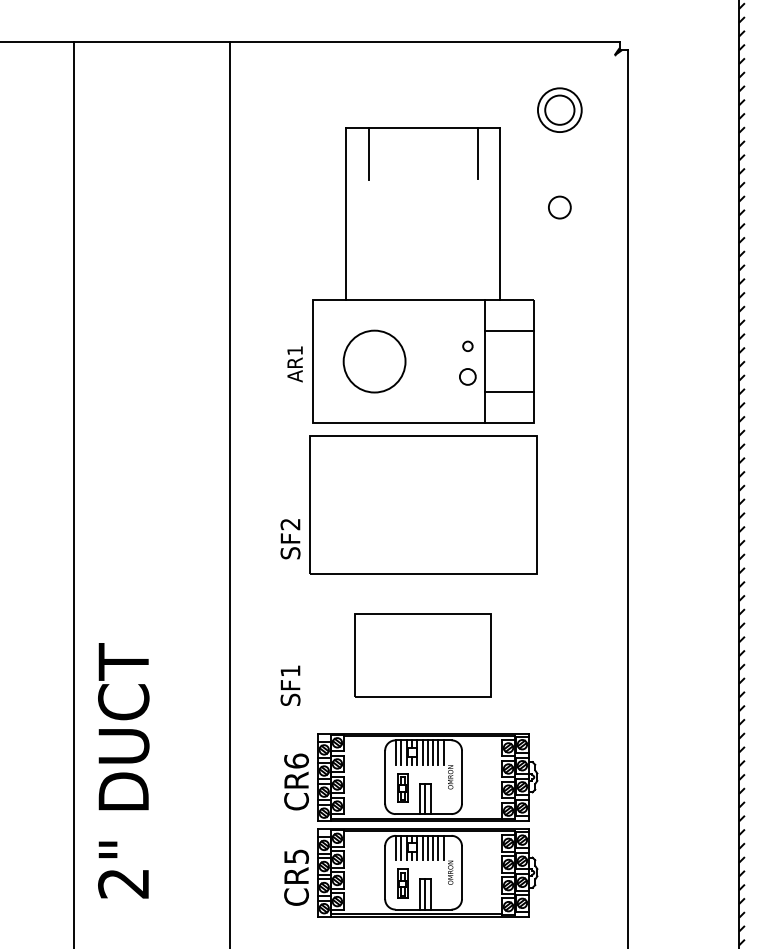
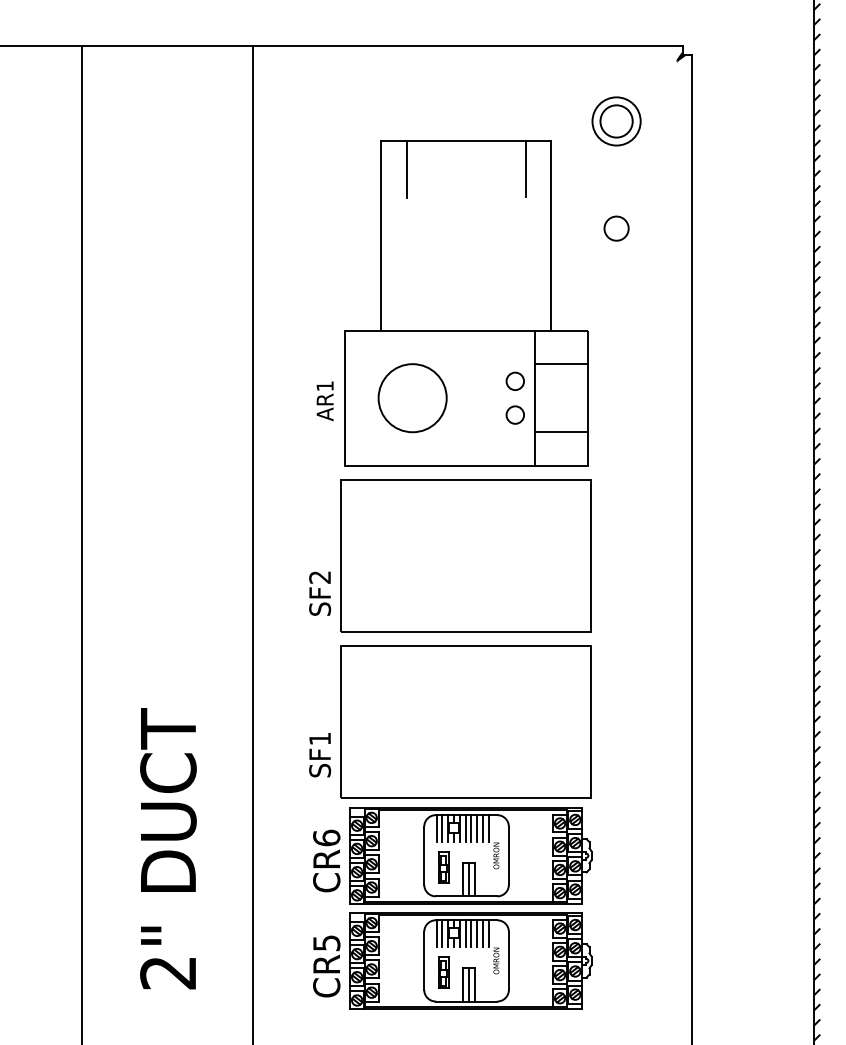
circle: (467, 346) -> (514, 381), size x1.67
part: (423, 655) -> (466, 721), size x1.67
text: (123, 770) -> (168, 848), moved

